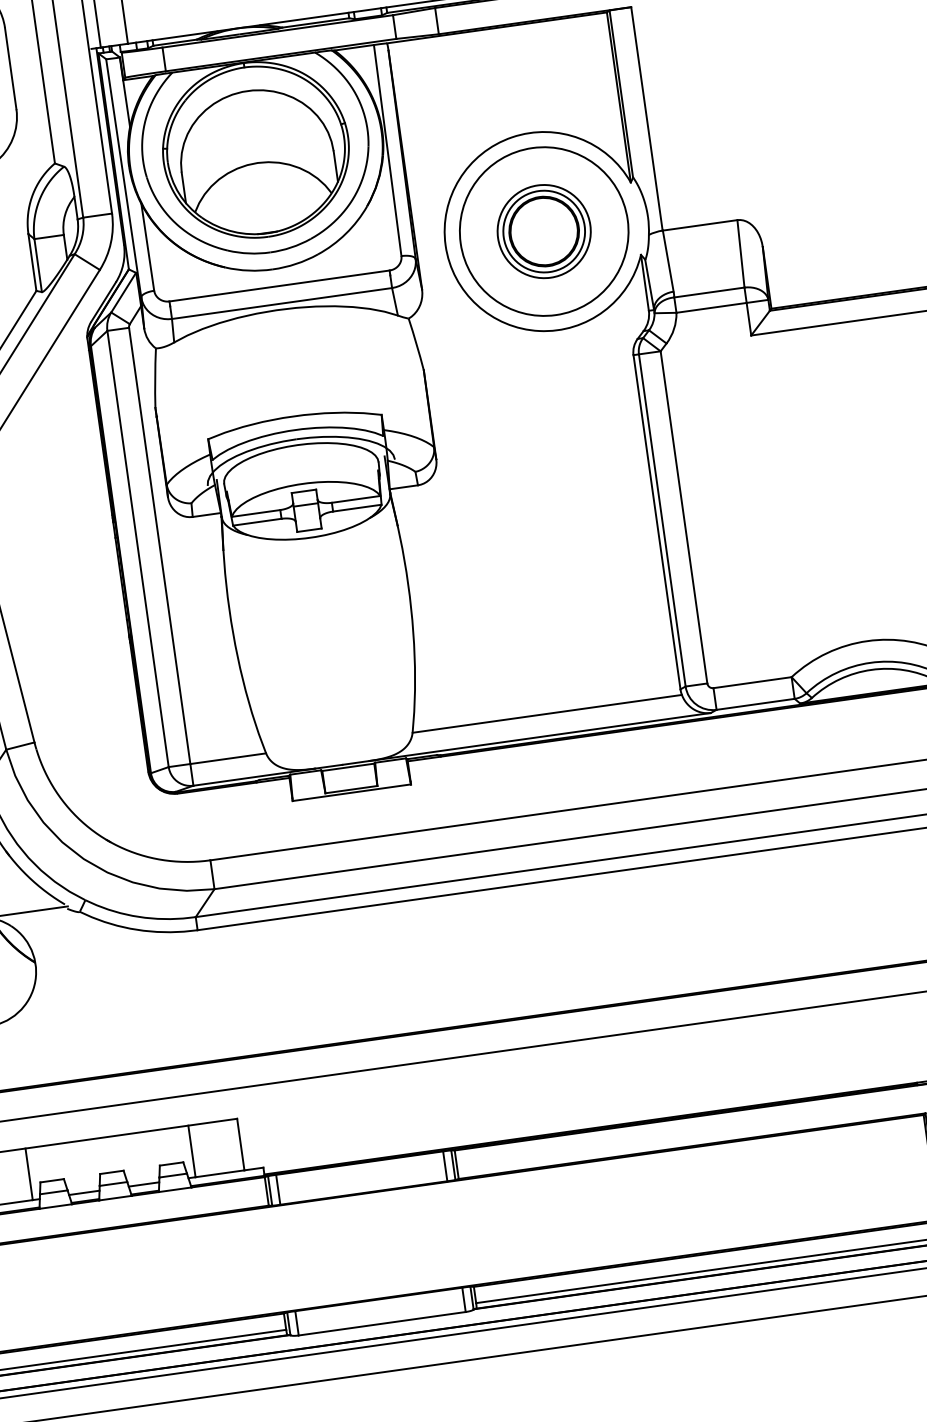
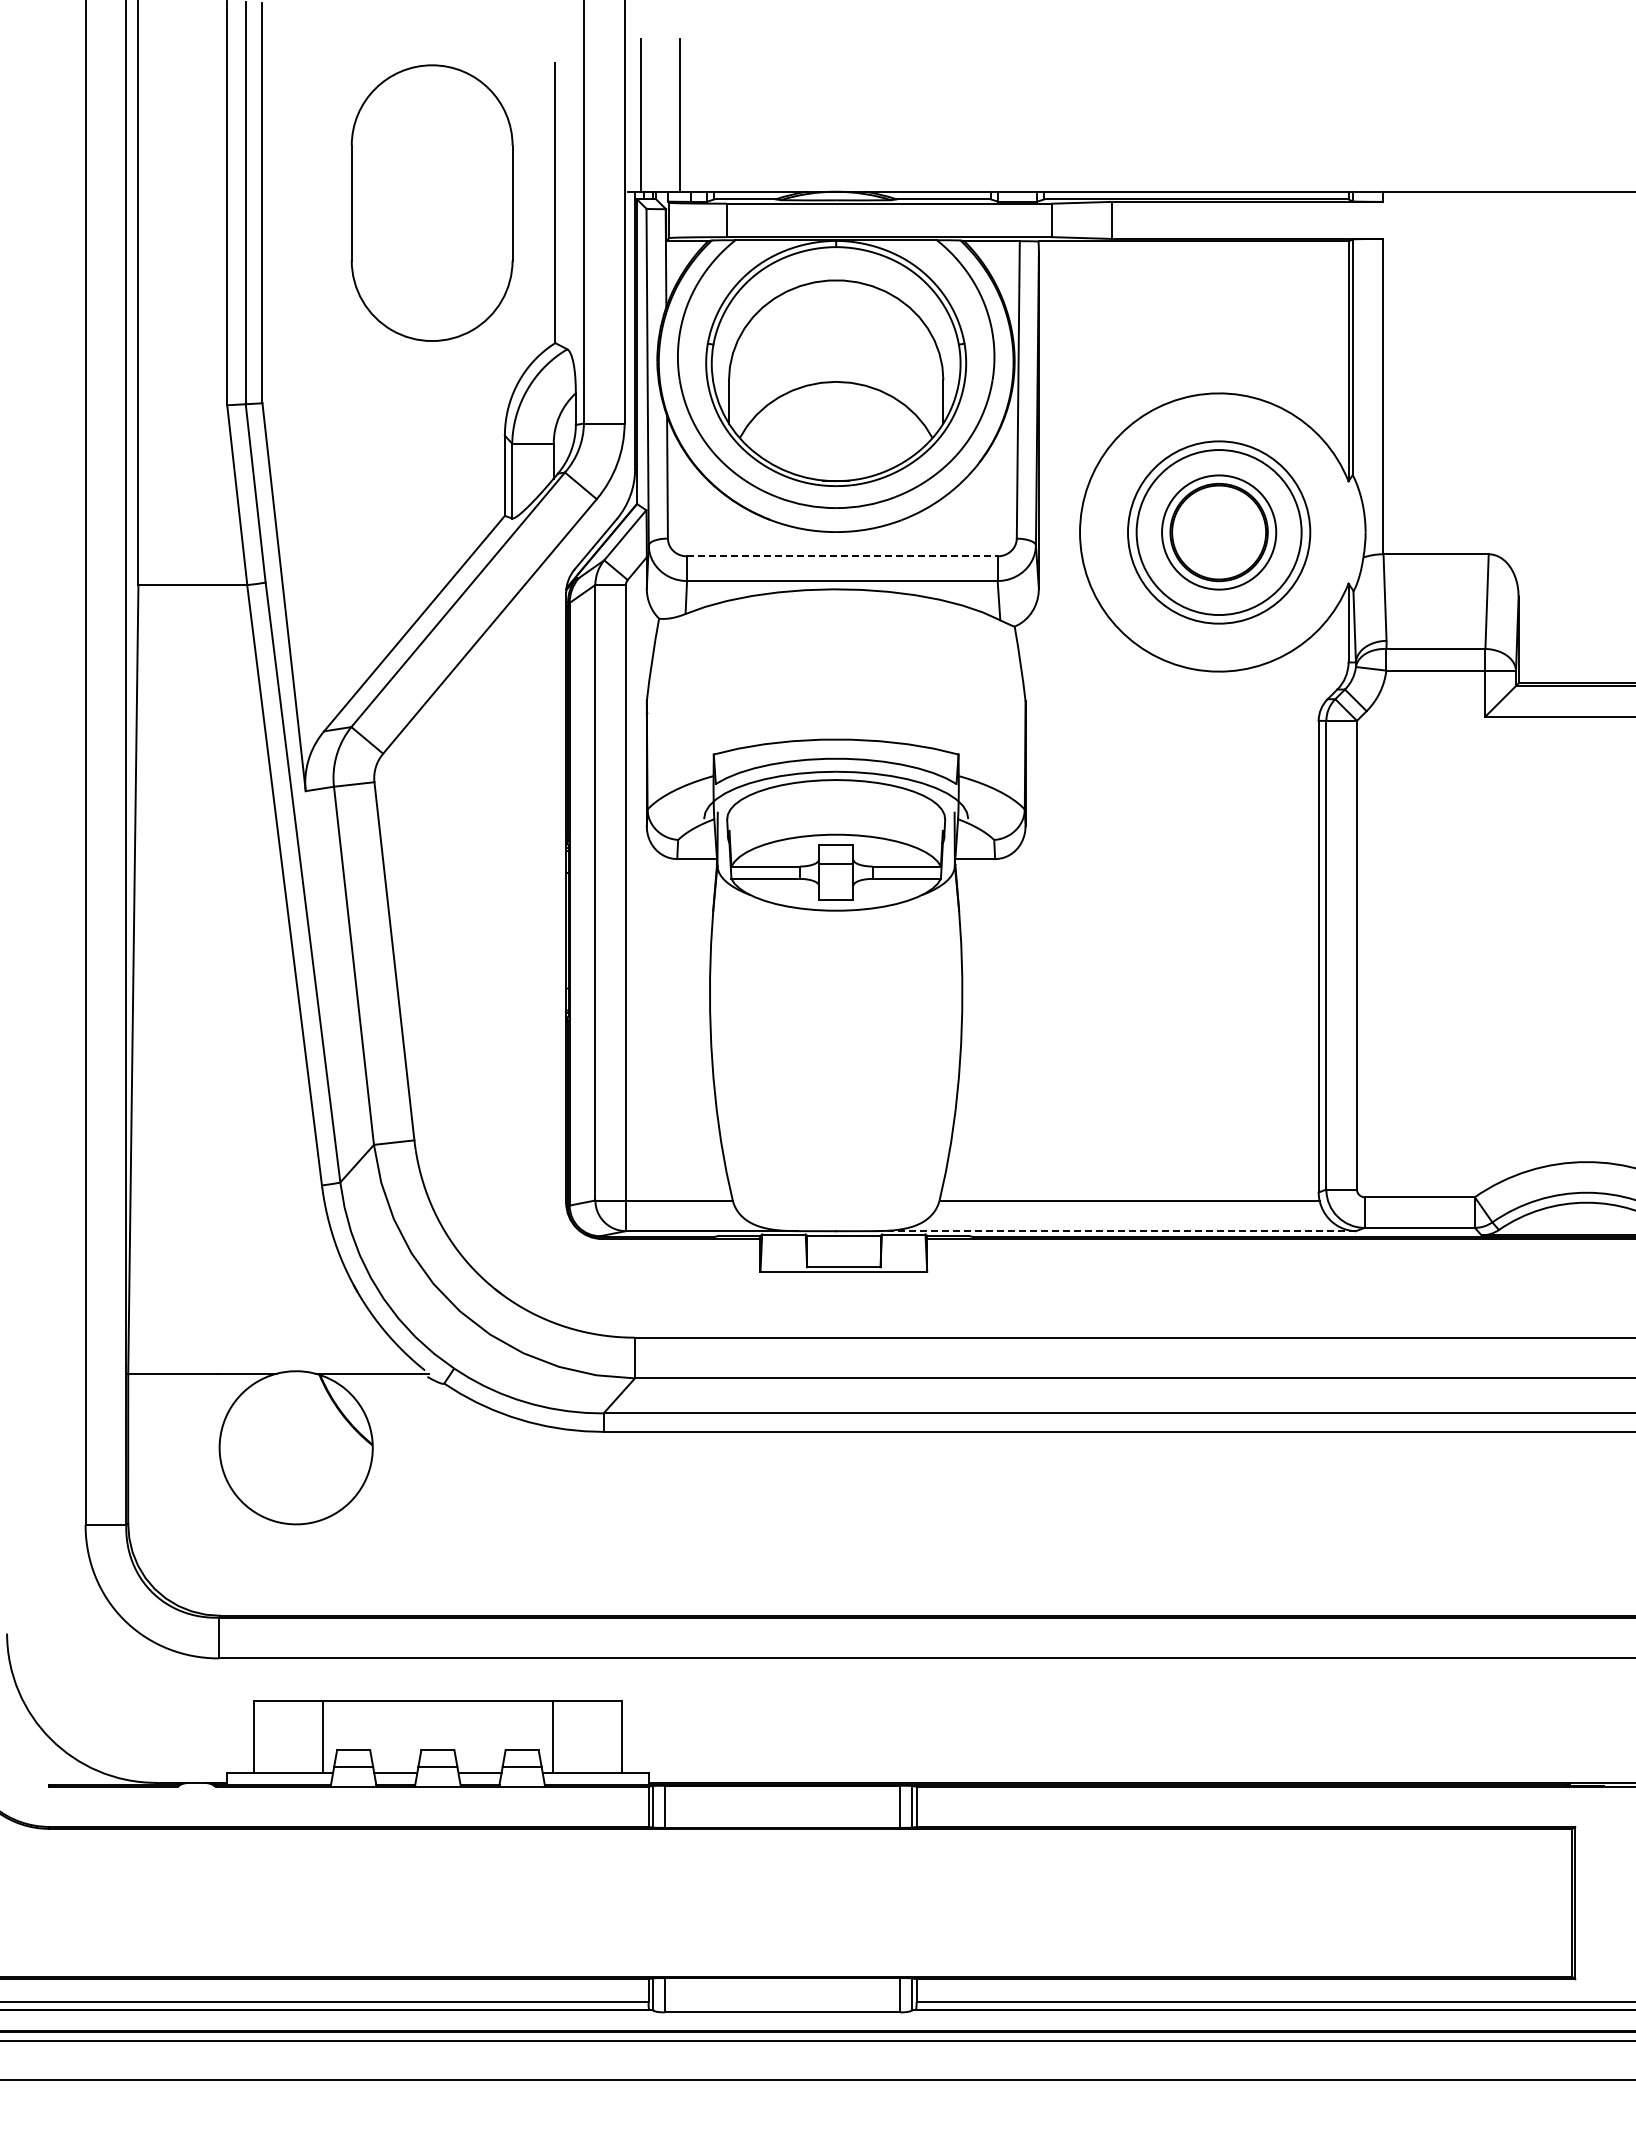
circle: (543, 231) -> (1218, 532), size x0.7
circle: (544, 231) -> (1219, 532), size x1.4
line: (279, 286) -> (842, 556), solid -> dashed
line: (540, 737) -> (1115, 1231), solid -> dashed

